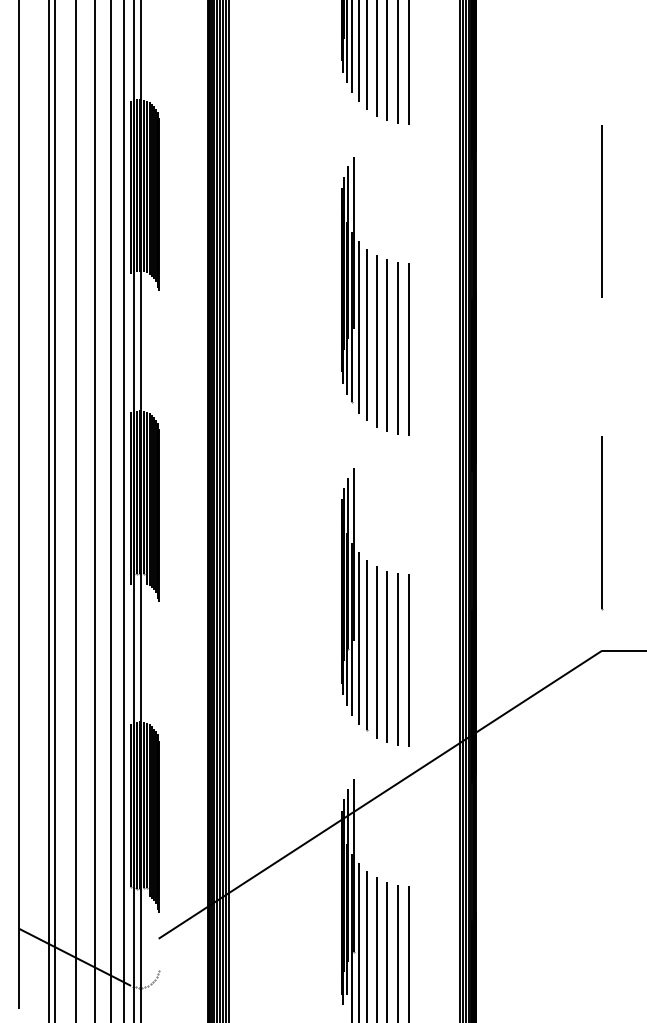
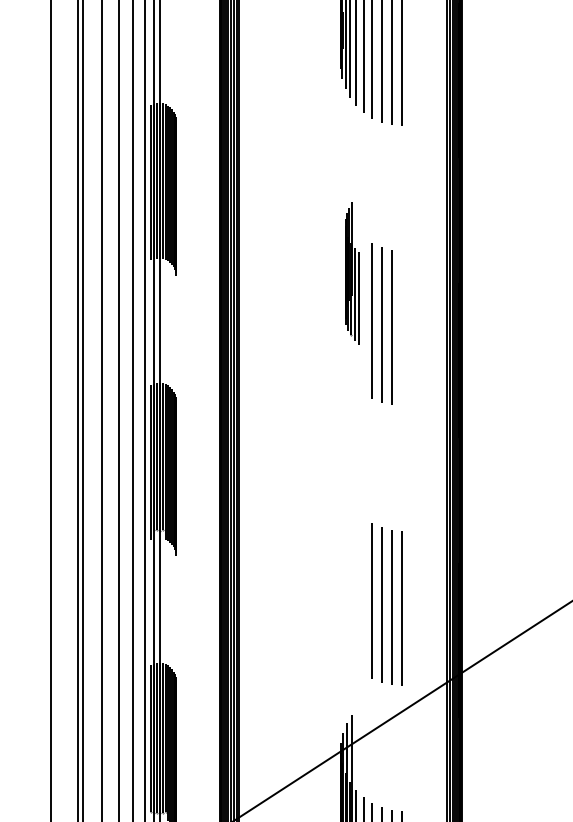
part: (354, 288) -> (352, 273), size x0.6
line: (408, 349) -> (401, 328), removed
part: (354, 599) -> (352, 553), removed

